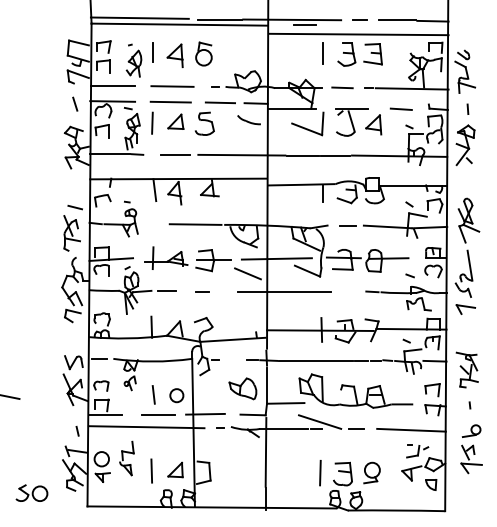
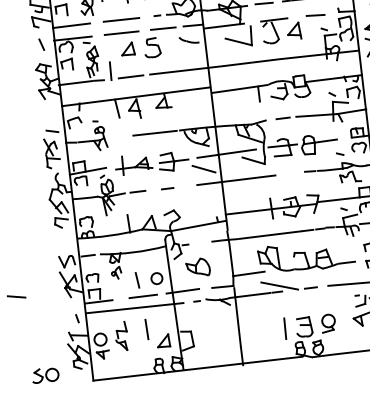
line: (152, 122) -> (110, 70), moved
part: (242, 388) -> (197, 267), moved
line: (151, 470) -> (146, 329), moved

